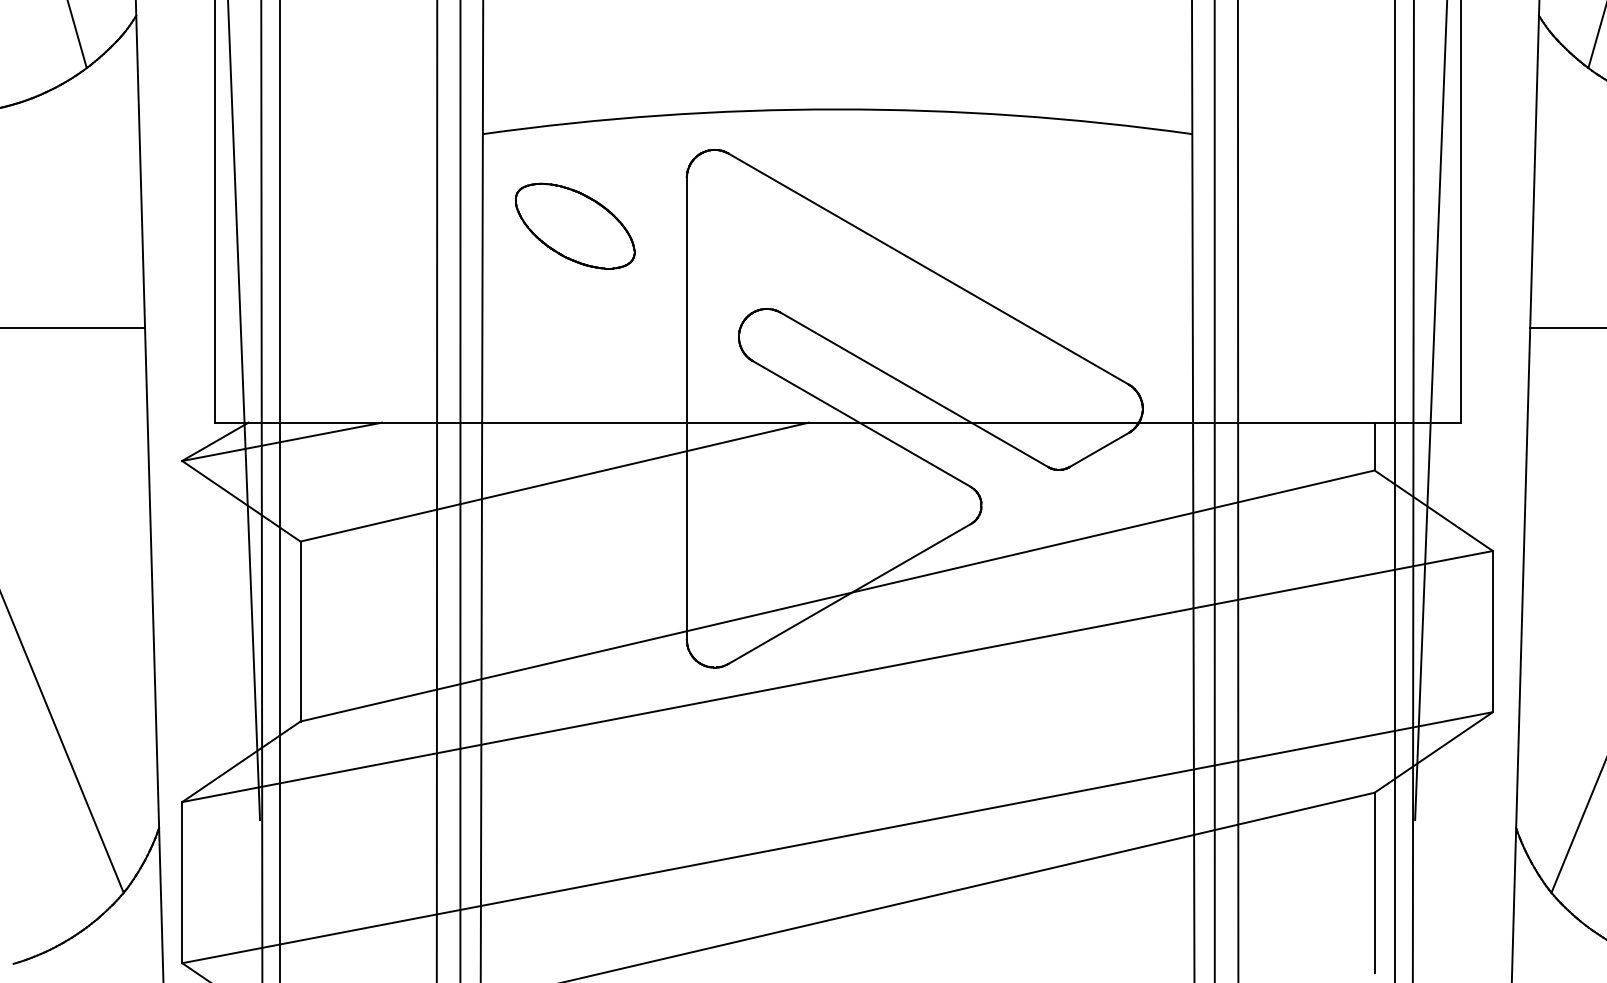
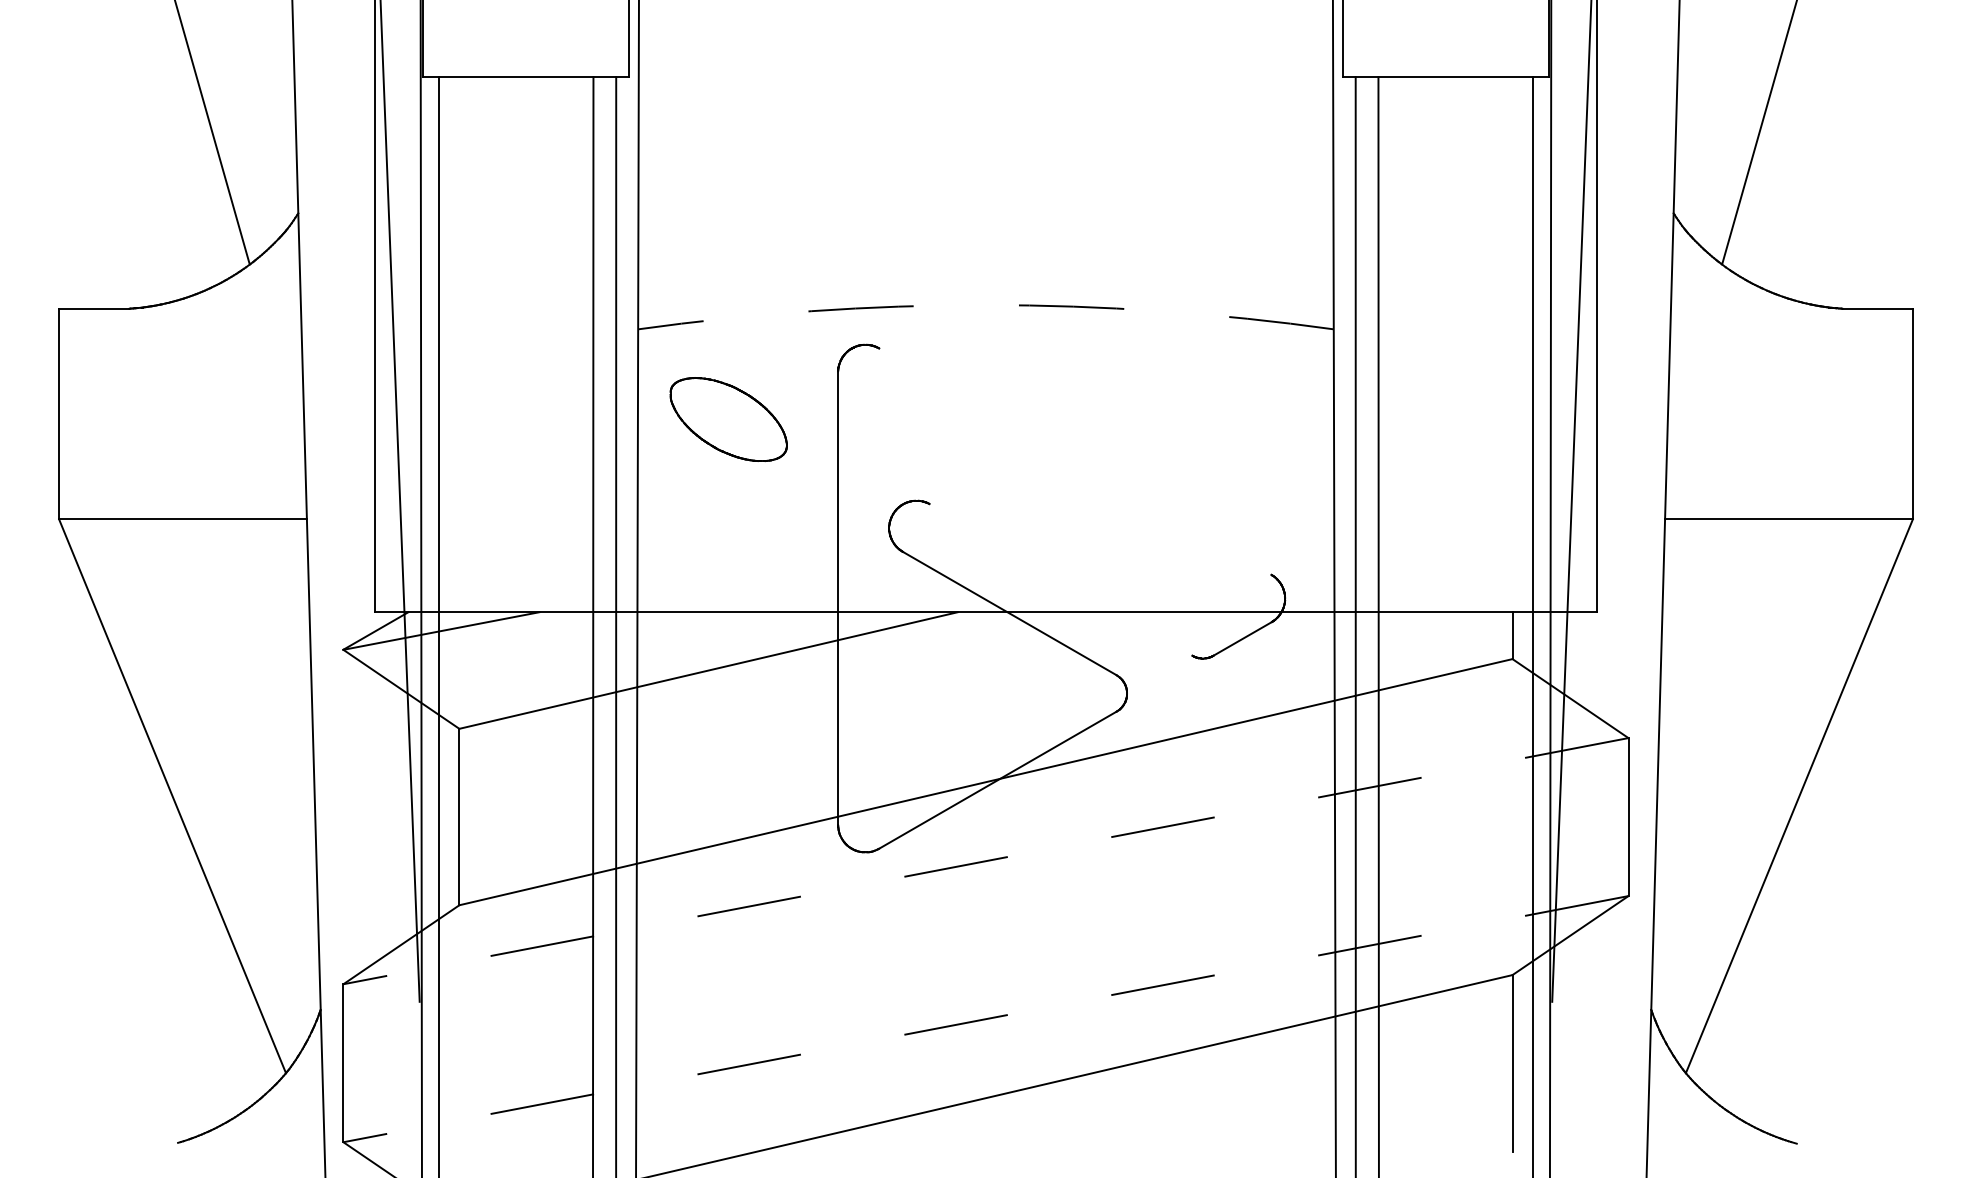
arc: (838, 109) -> (986, 305), solid -> dashed
line: (928, 268) -> (1075, 461), removed
line: (914, 389) -> (1061, 579), removed
line: (837, 676) -> (985, 861), solid -> dashed
line: (837, 838) -> (985, 1019), solid -> dashed

